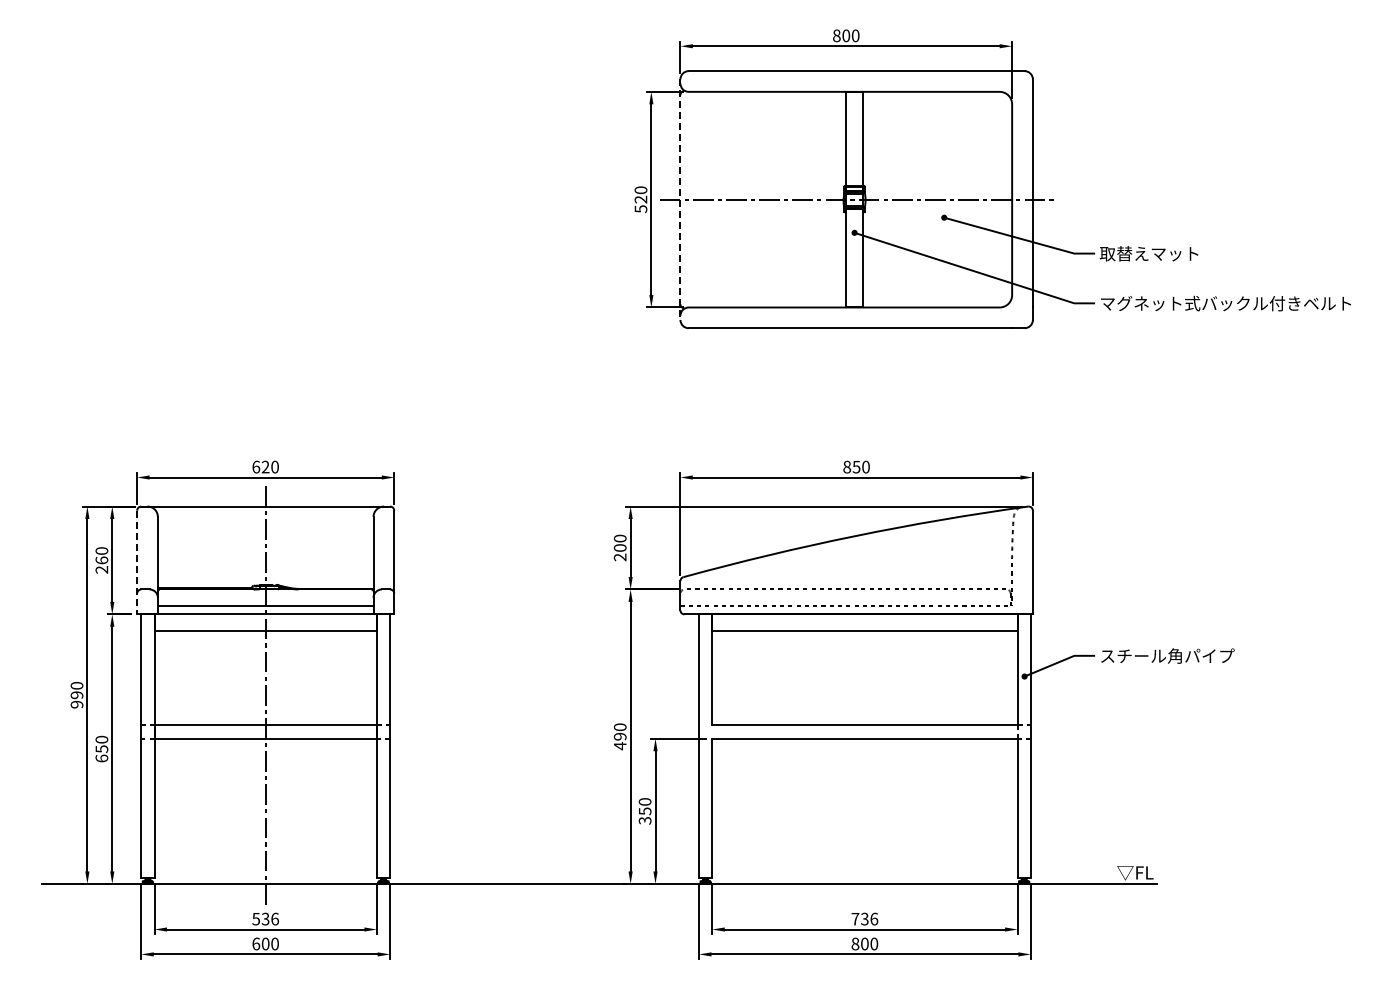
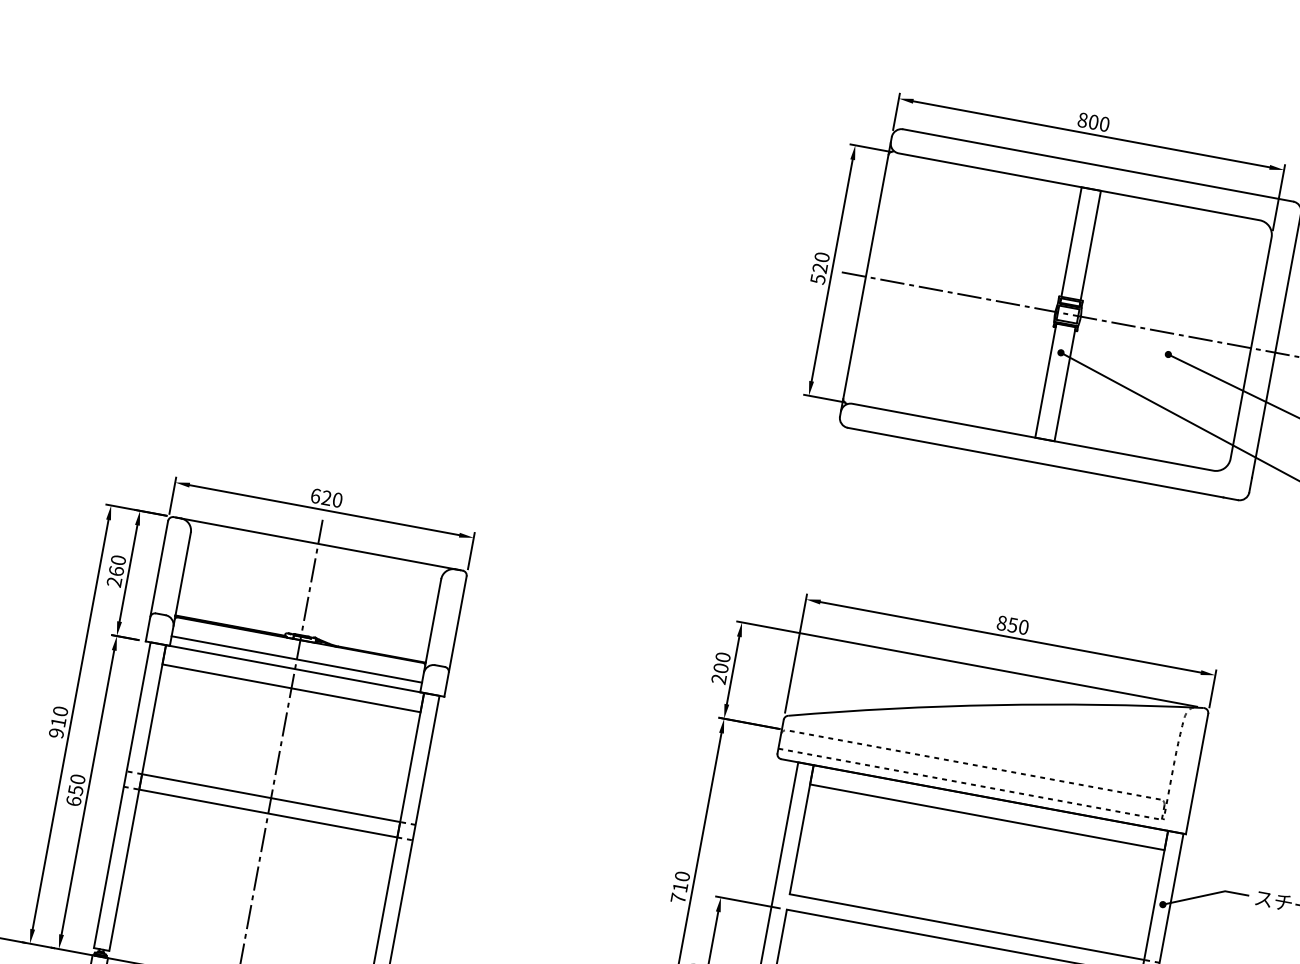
line: (680, 200) -> (865, 277), dashed -> solid
line: (137, 562) -> (157, 581), dashed -> solid
text: (76, 695) -> (57, 722), 990 -> 910
text: (619, 741) -> (678, 892), 490 -> 710

